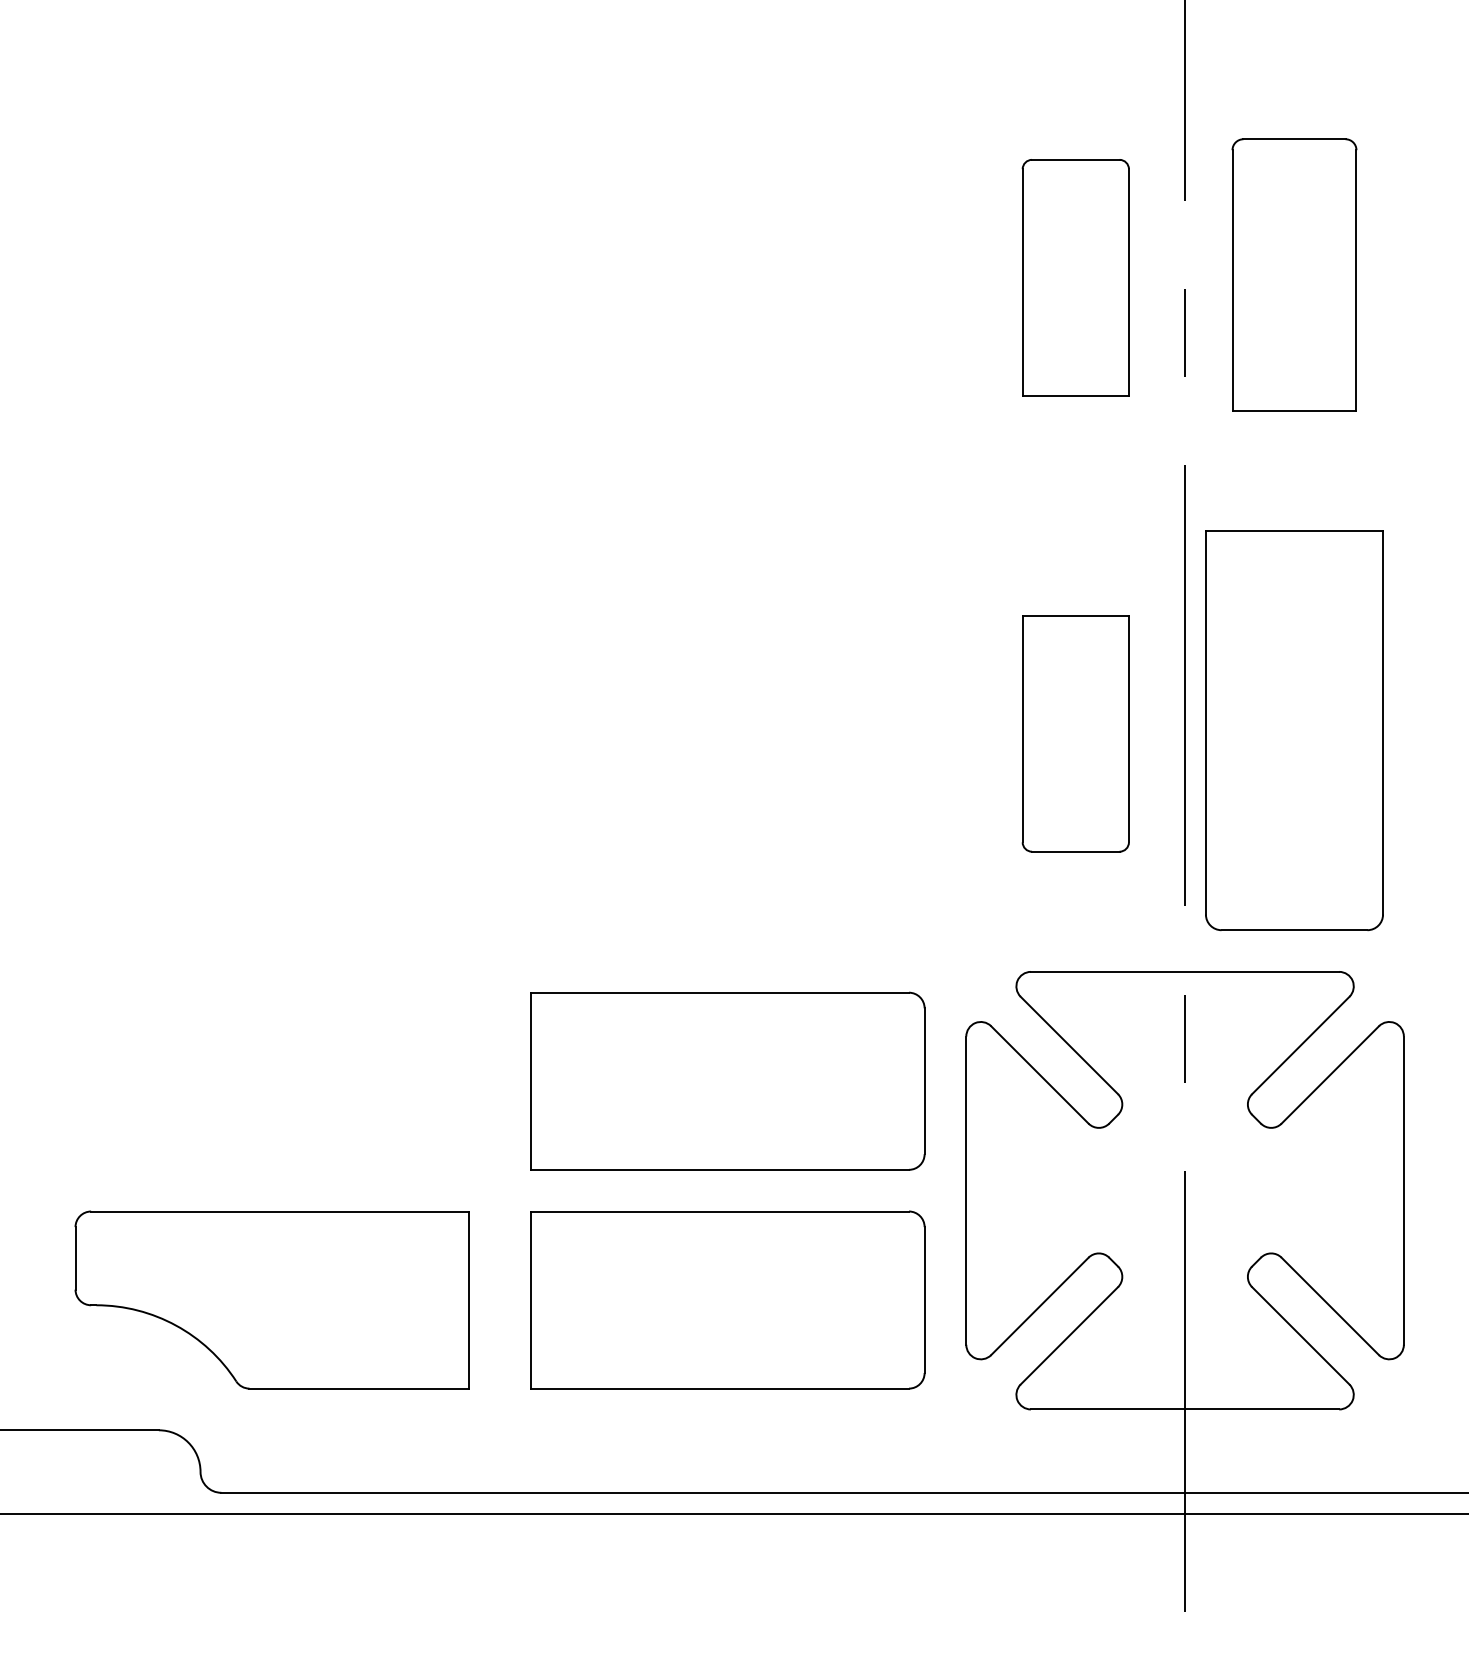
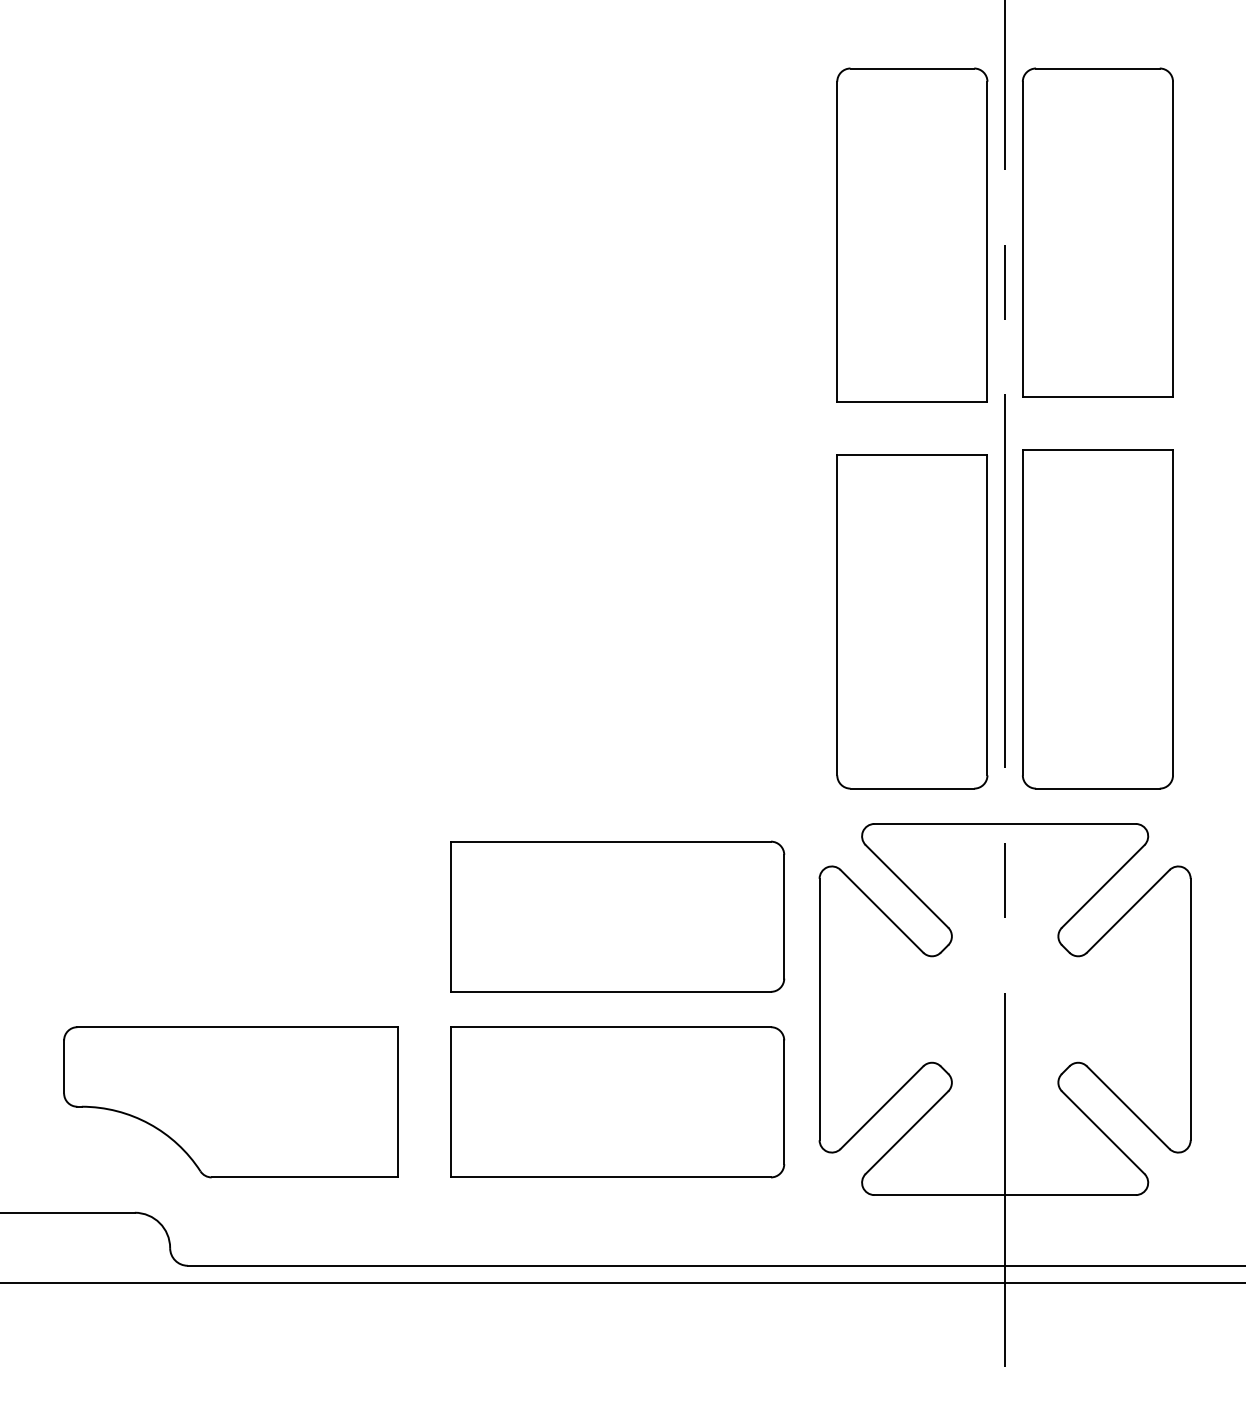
part: (1294, 274) -> (1097, 232), size x1.43
part: (1075, 277) -> (912, 235), size x1.67
part: (1075, 733) -> (912, 621), size x1.67

